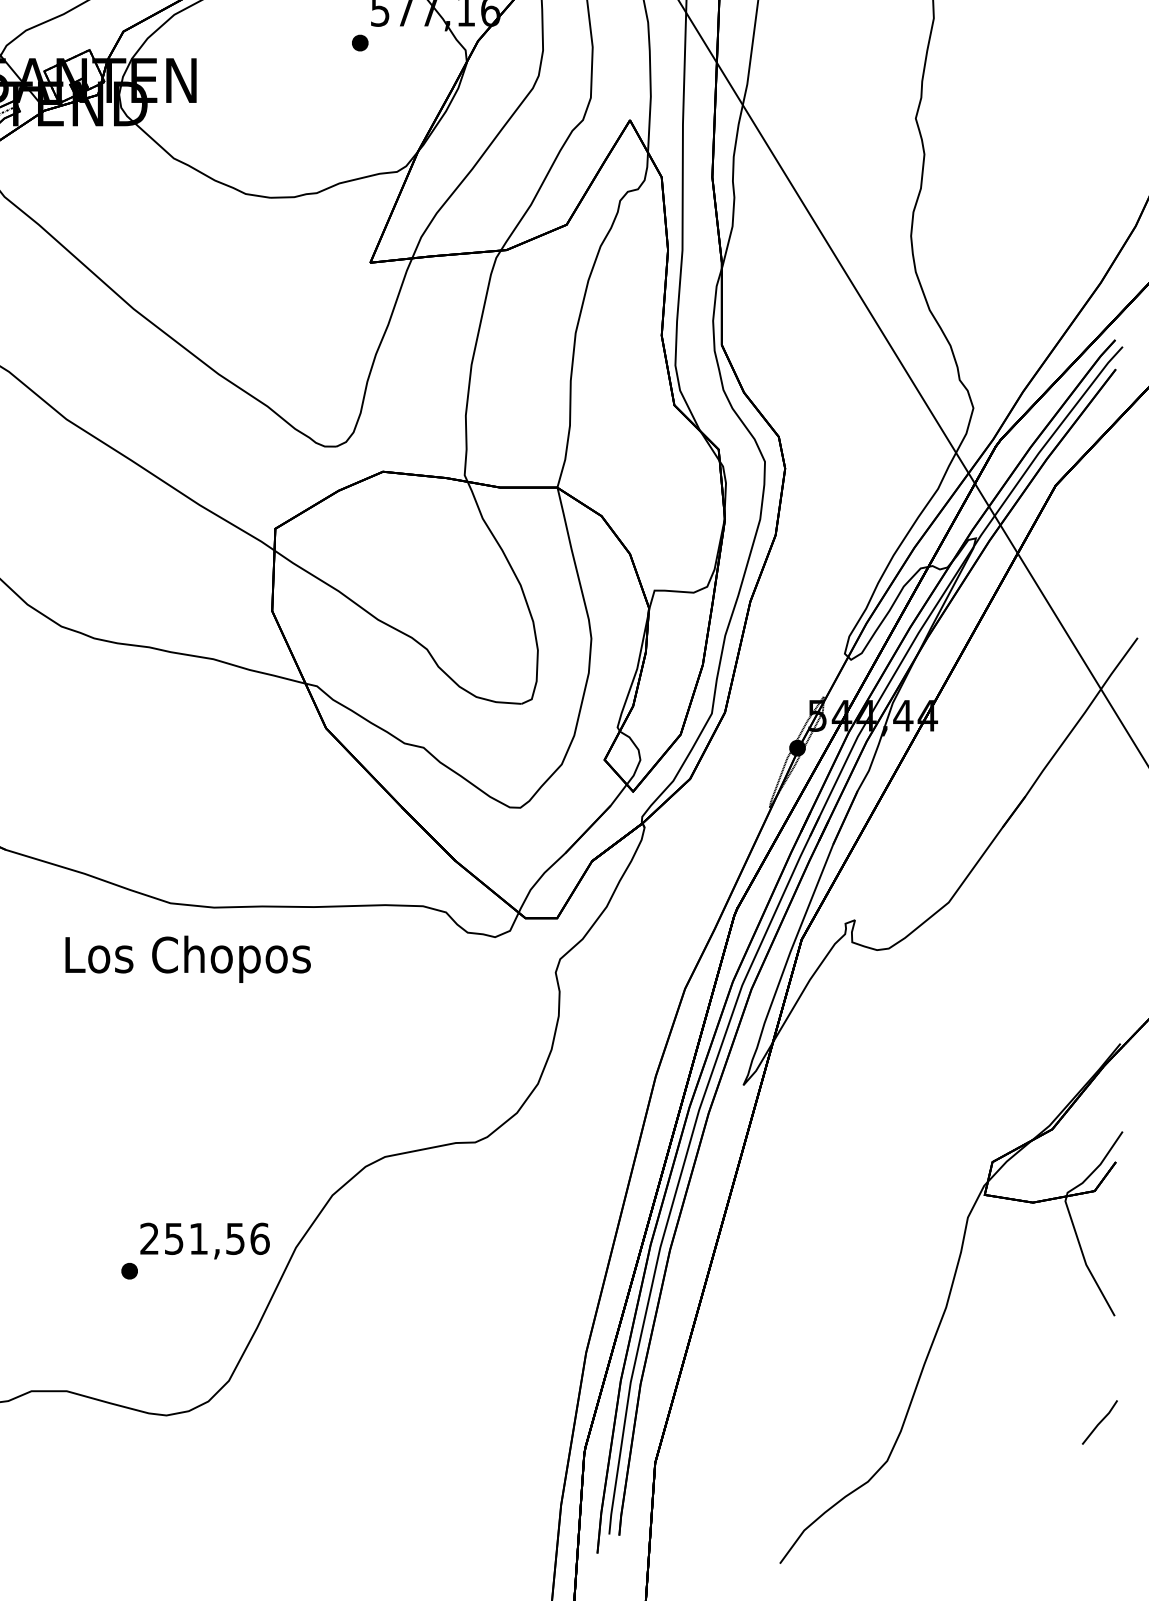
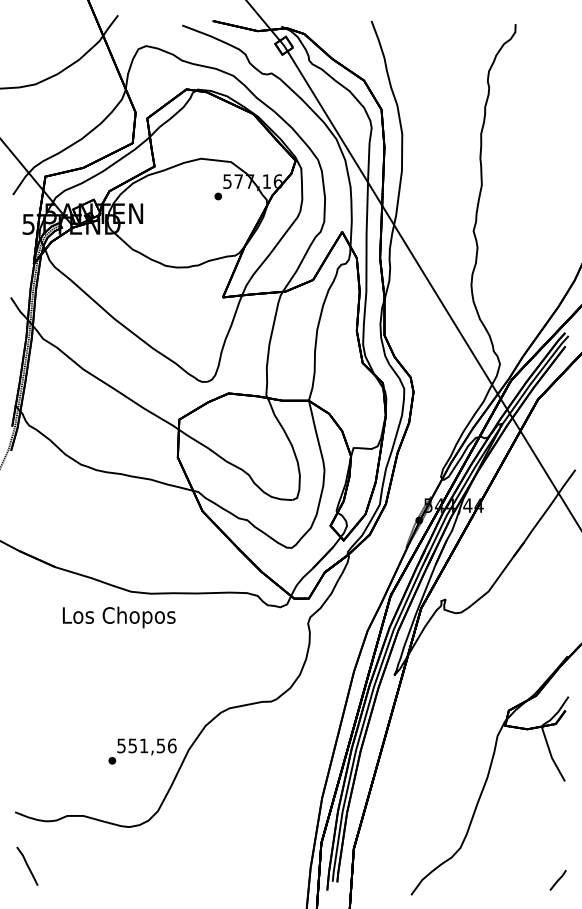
text: (188, 959) -> (119, 617), moved
text: (149, 1237) -> (121, 745), 251,56 -> 551,56
line: (1098, 1420) -> (557, 879), moved

